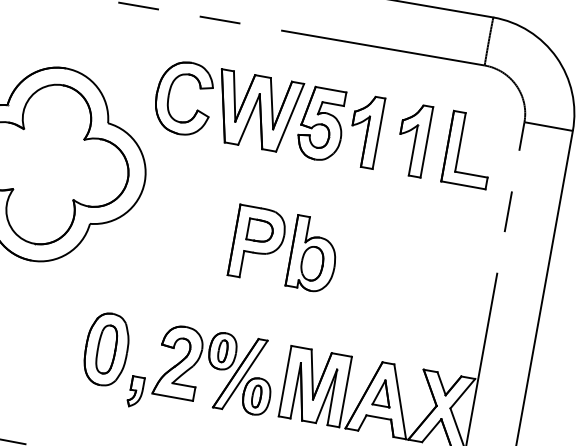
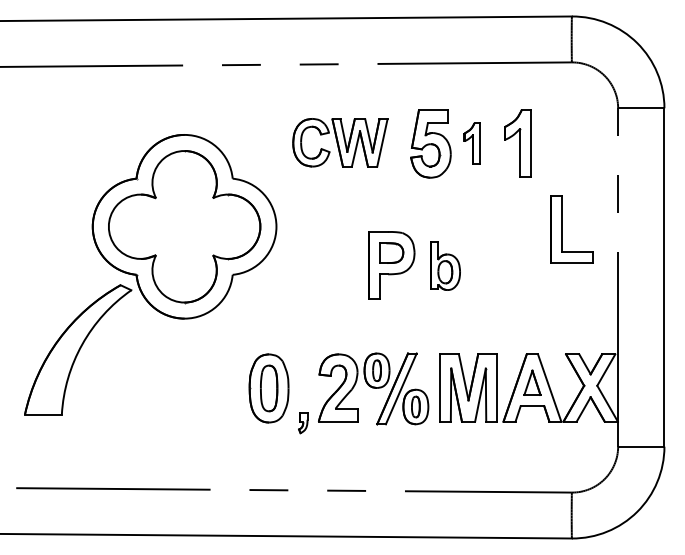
part: (227, 105) -> (340, 142), size x0.7
part: (364, 131) -> (471, 143), size x0.6
part: (459, 148) -> (562, 229), moved
part: (314, 255) -> (445, 266), size x0.7
part: (136, 392) -> (303, 423), size x0.7

